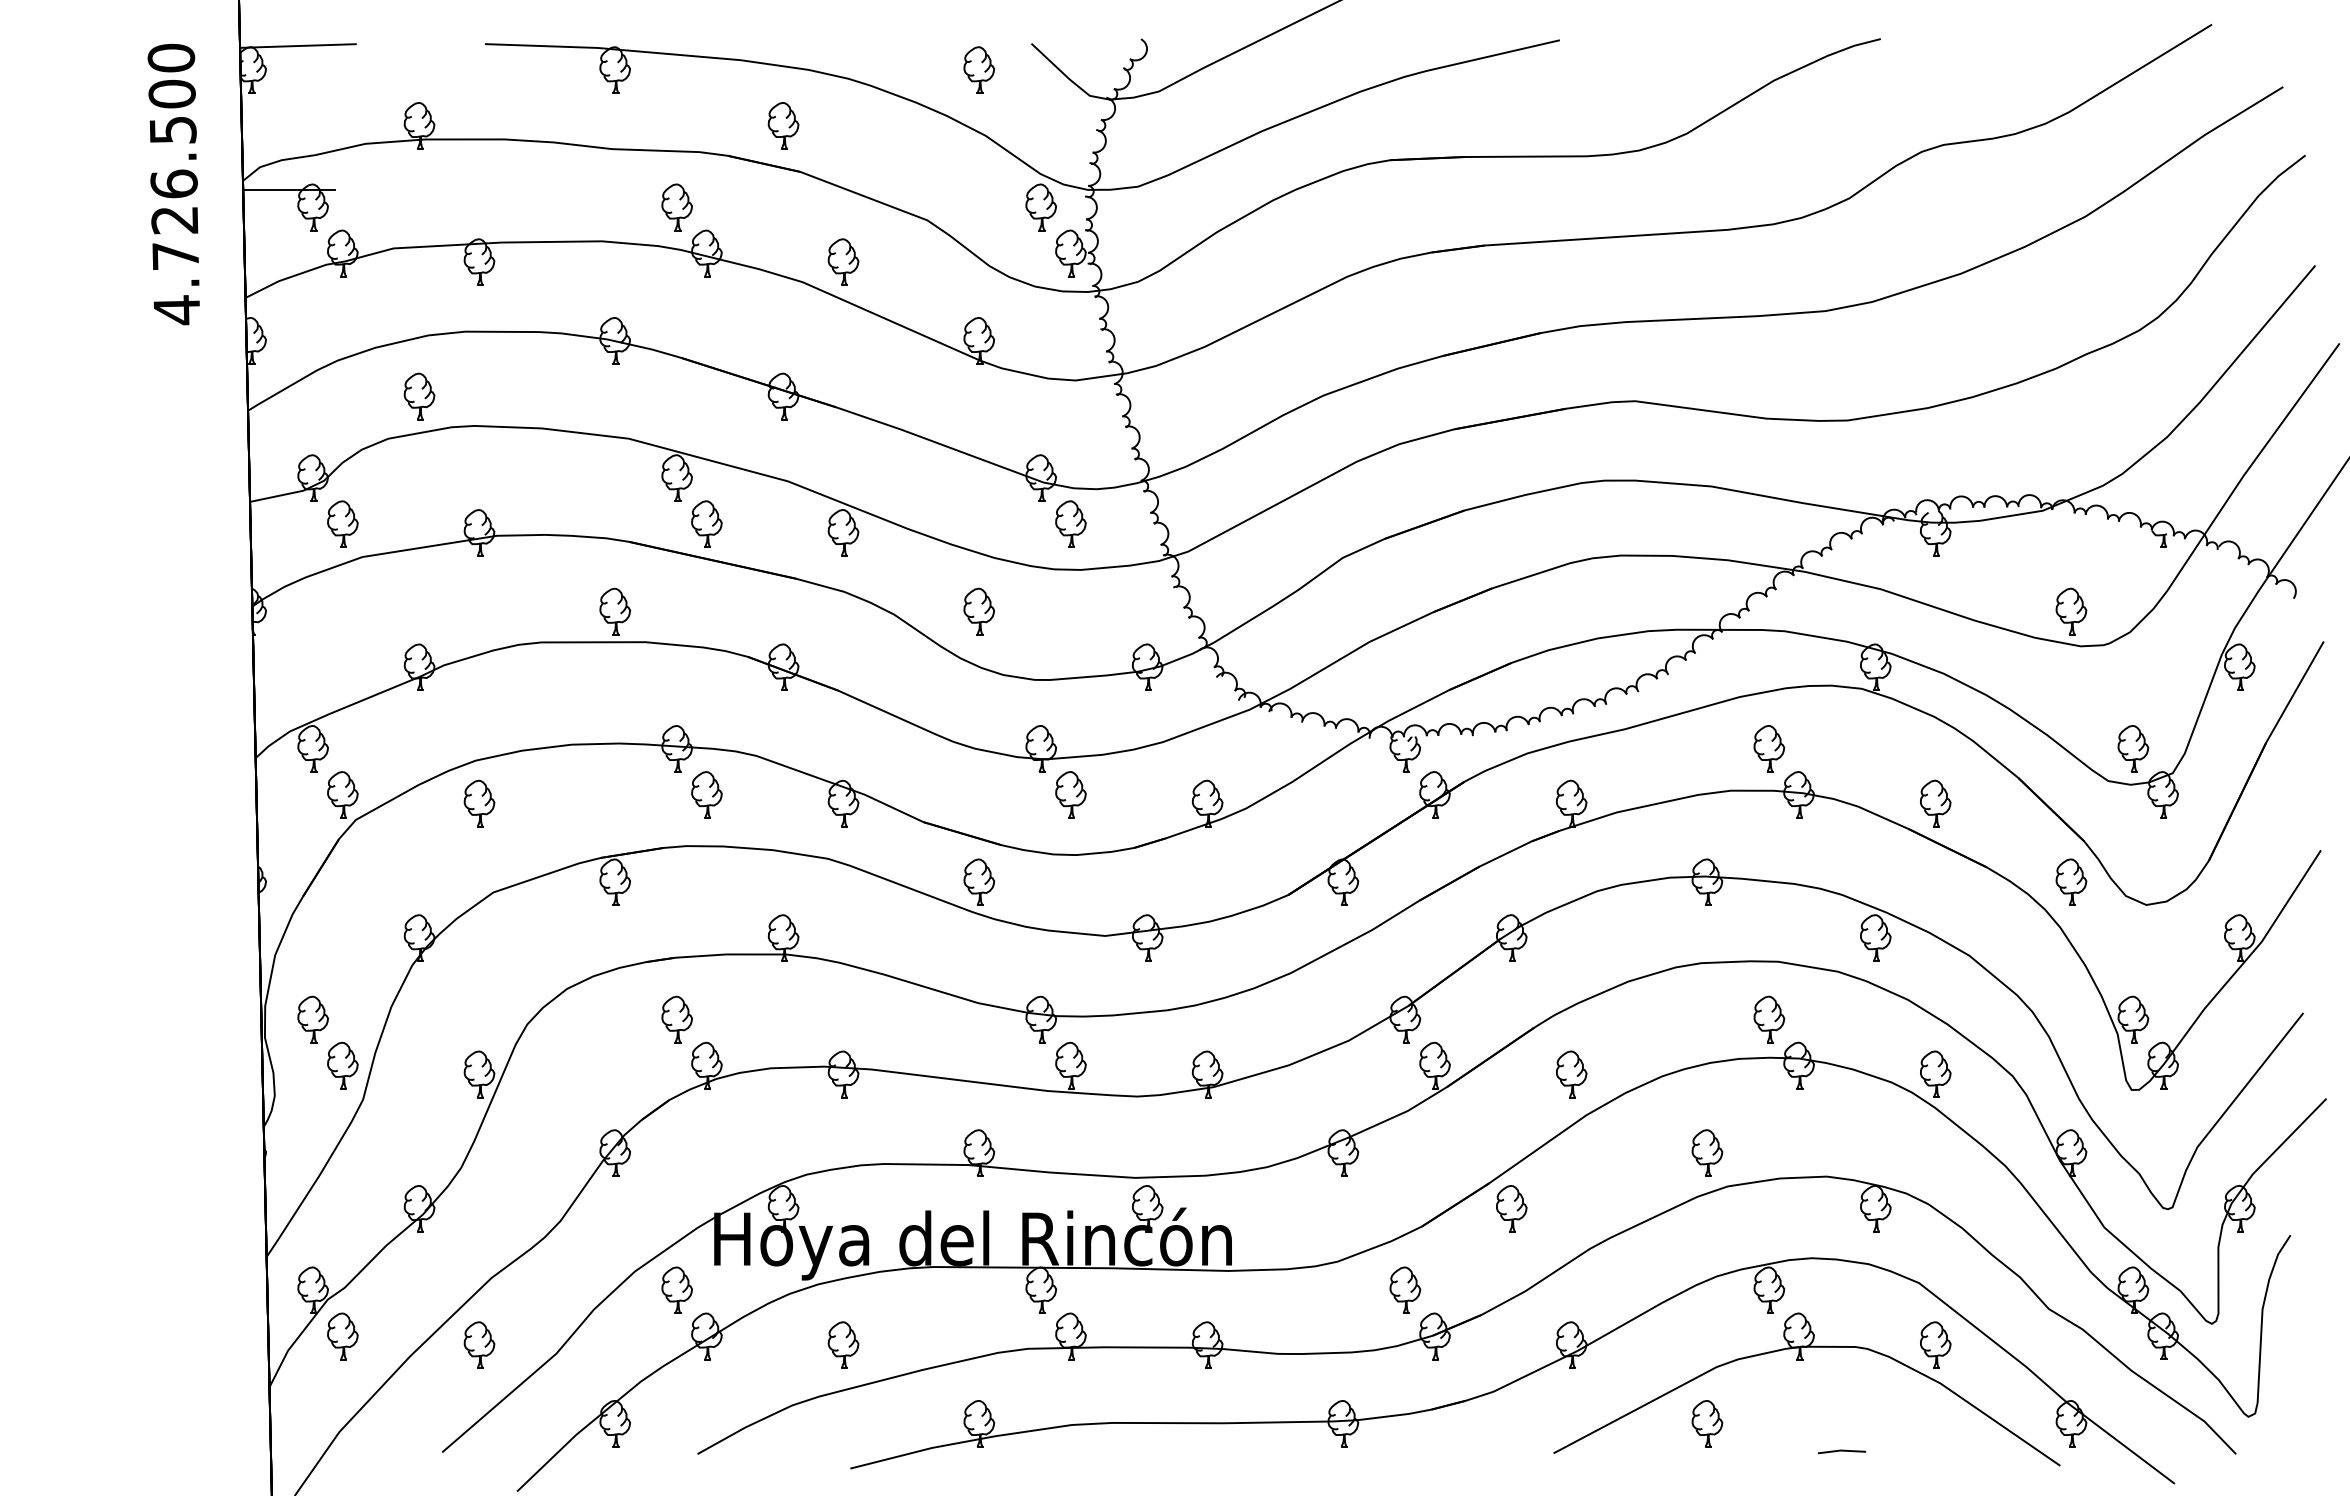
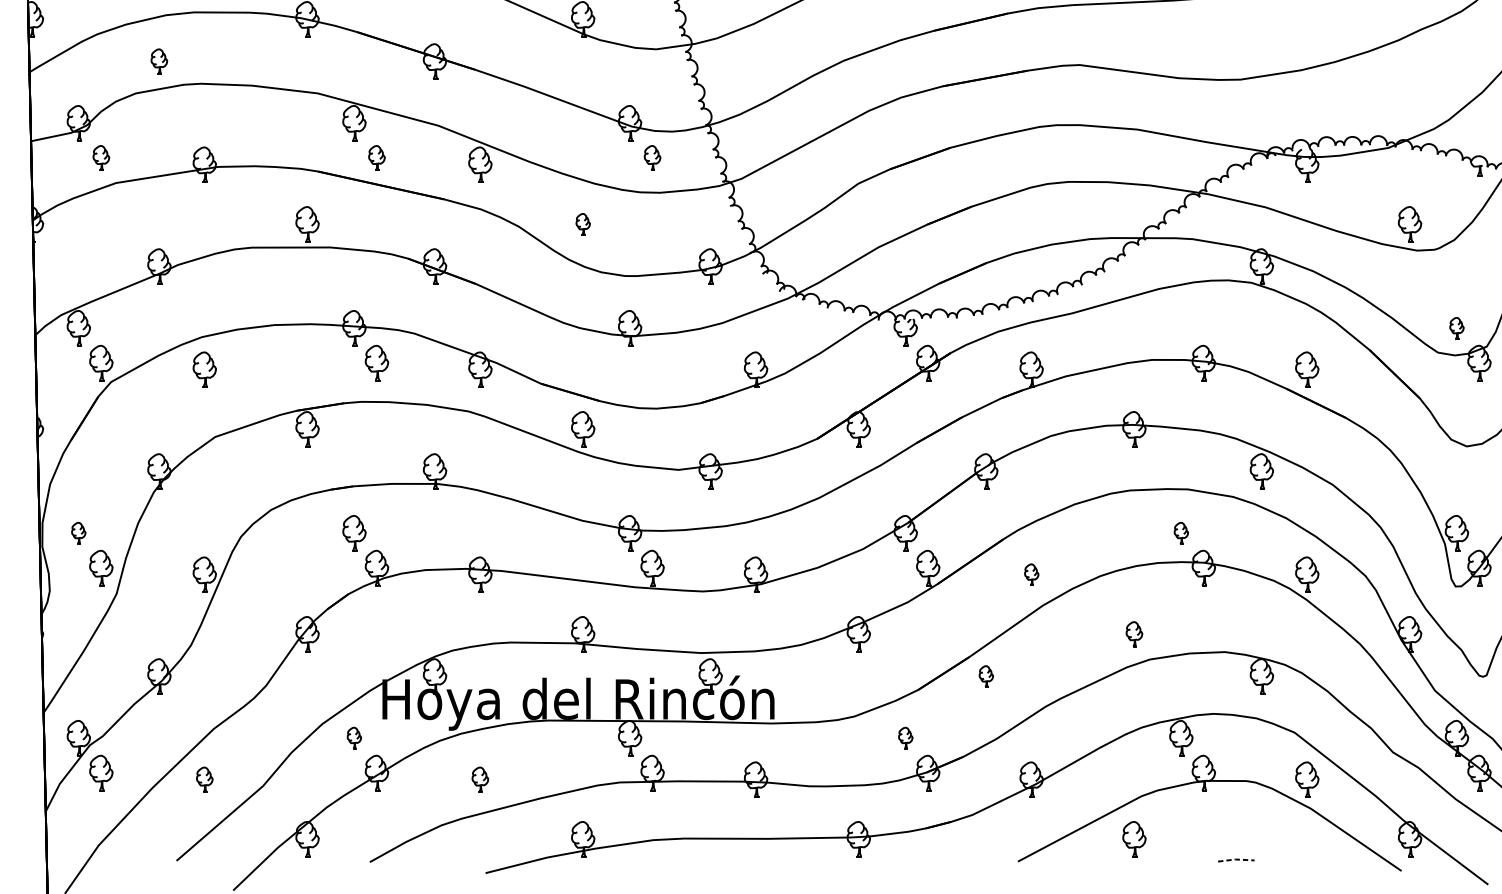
part: (419, 396) -> (159, 61), size x0.7
part: (342, 523) -> (101, 157), size x0.7
part: (706, 523) -> (376, 157), size x0.7
part: (1070, 523) -> (652, 157), size x0.7
part: (979, 611) -> (583, 224), size x0.6
part: (1769, 748) -> (1181, 327), removed
part: (2133, 748) -> (1457, 327), size x0.6
part: (1070, 794) -> (652, 362), removed
part: (2071, 881) -> (1410, 428), removed
part: (312, 1019) -> (78, 533), size x0.6
part: (1769, 1019) -> (1181, 533), size x0.6
part: (1571, 1074) -> (1031, 574), size x0.6
part: (1707, 1152) -> (1134, 633), size x0.7
part: (1511, 1208) -> (986, 676), size x0.6
part: (676, 1289) -> (353, 737), size x0.6
part: (1405, 1289) -> (905, 737), size x0.6
part: (479, 1344) -> (204, 779), size x0.7
part: (843, 1344) -> (480, 779), size x0.7
line: (1841, 1450) -> (1235, 859), solid -> dashed

